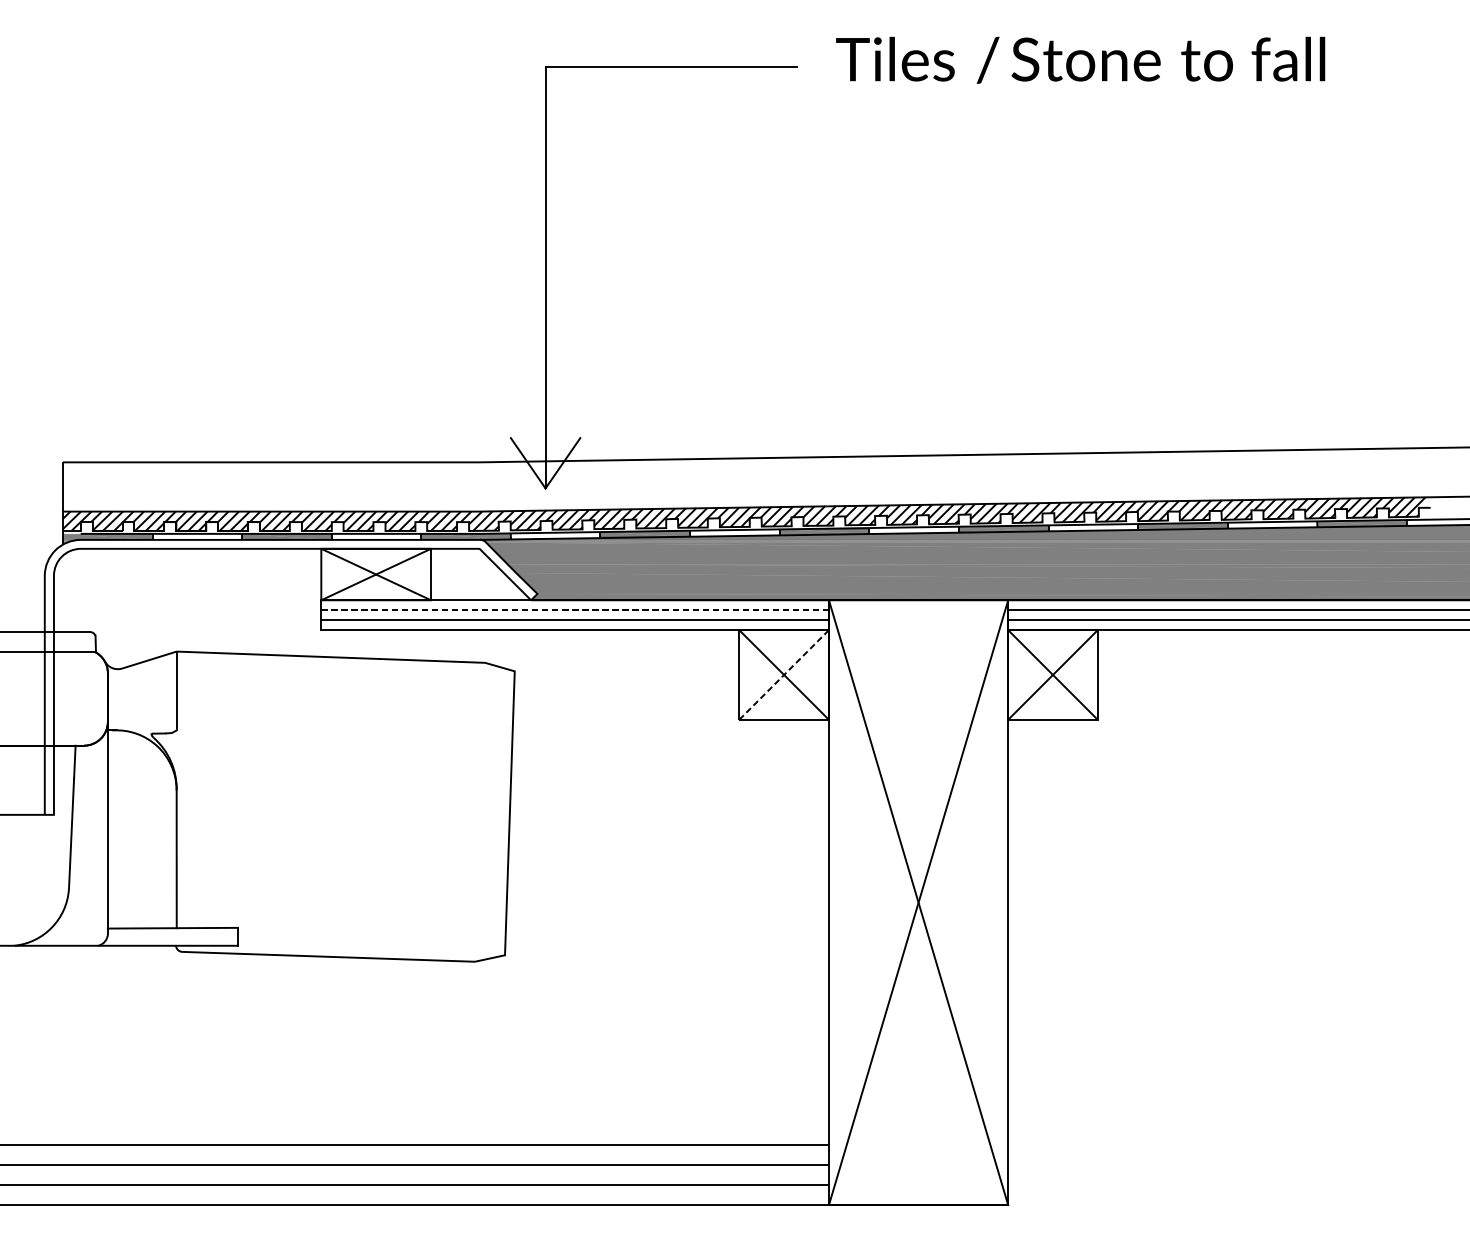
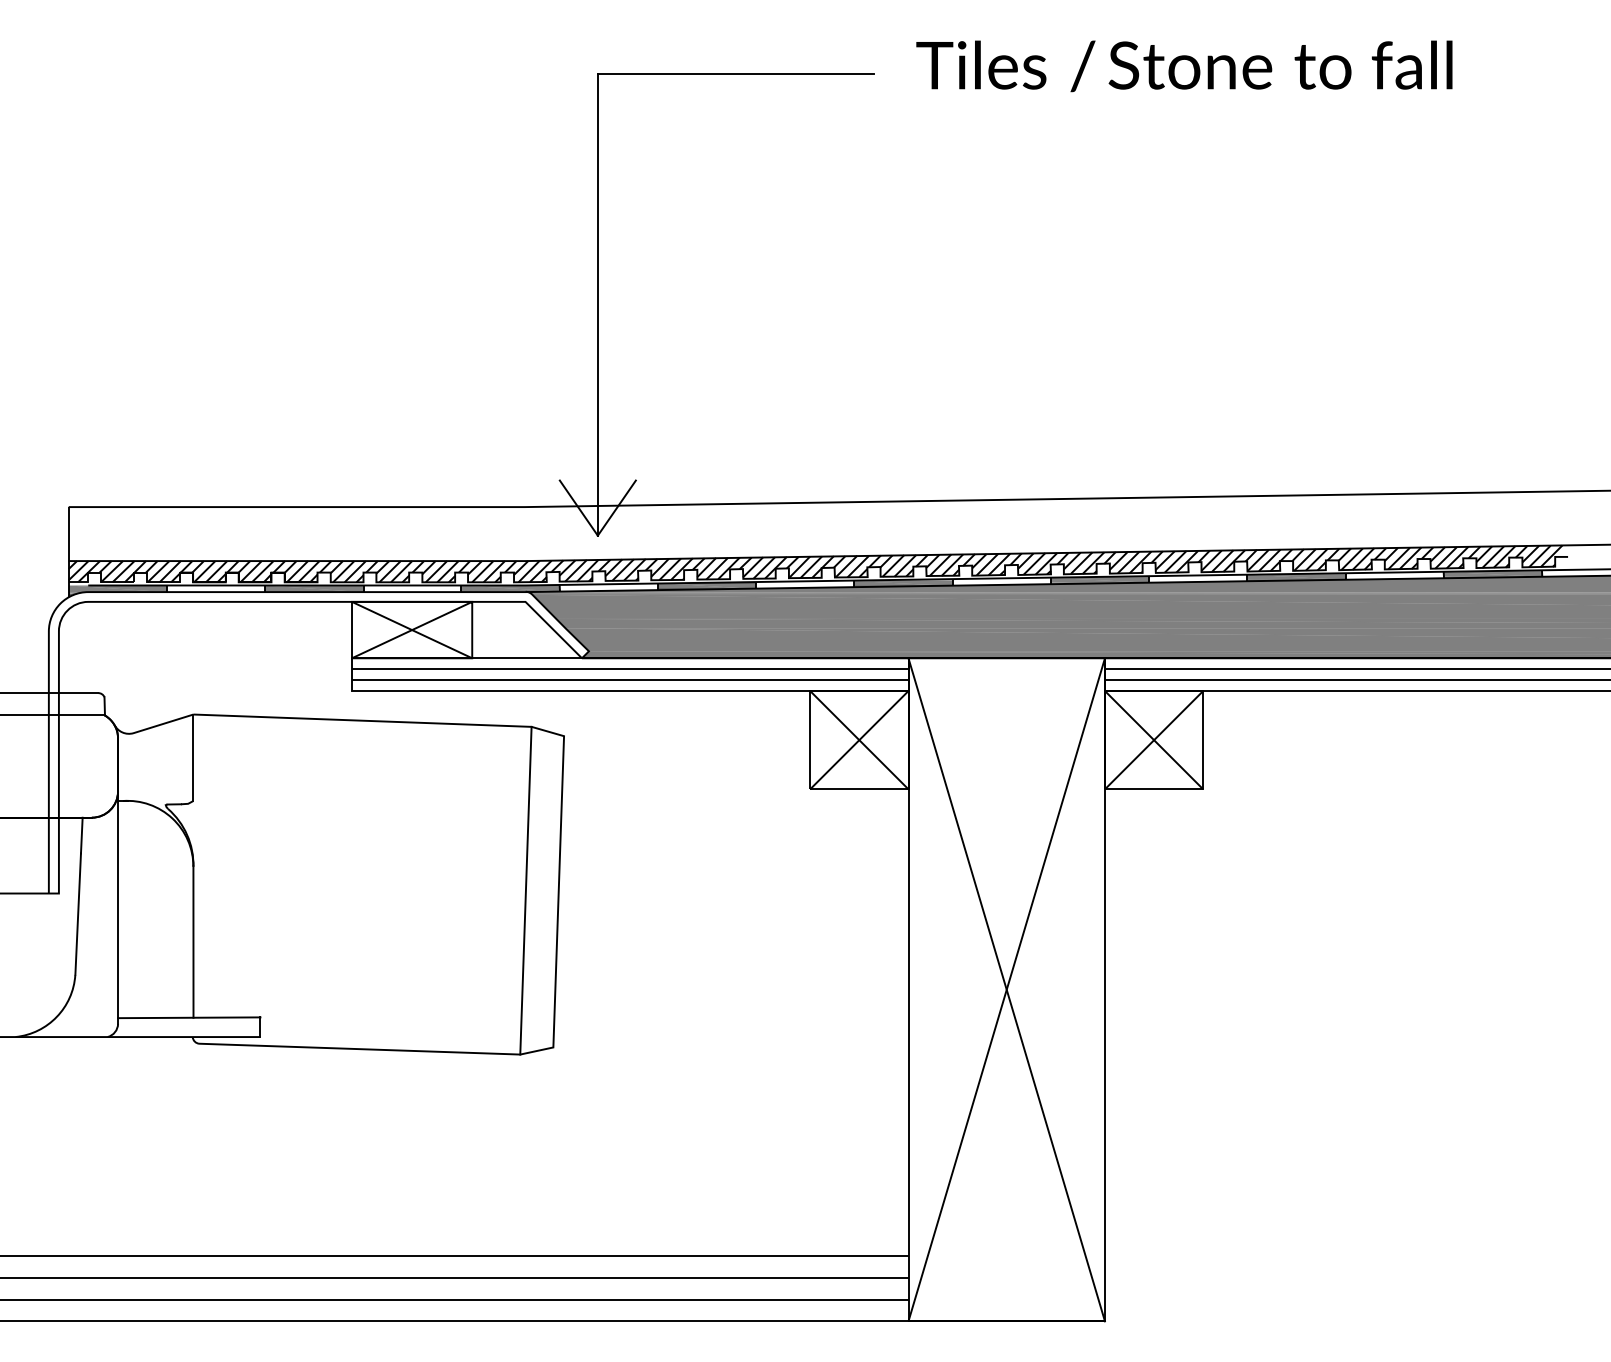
line: (575, 610) -> (630, 669), dashed -> solid
line: (784, 675) -> (859, 740), dashed -> solid
line: (479, 812) -> (525, 890), added

